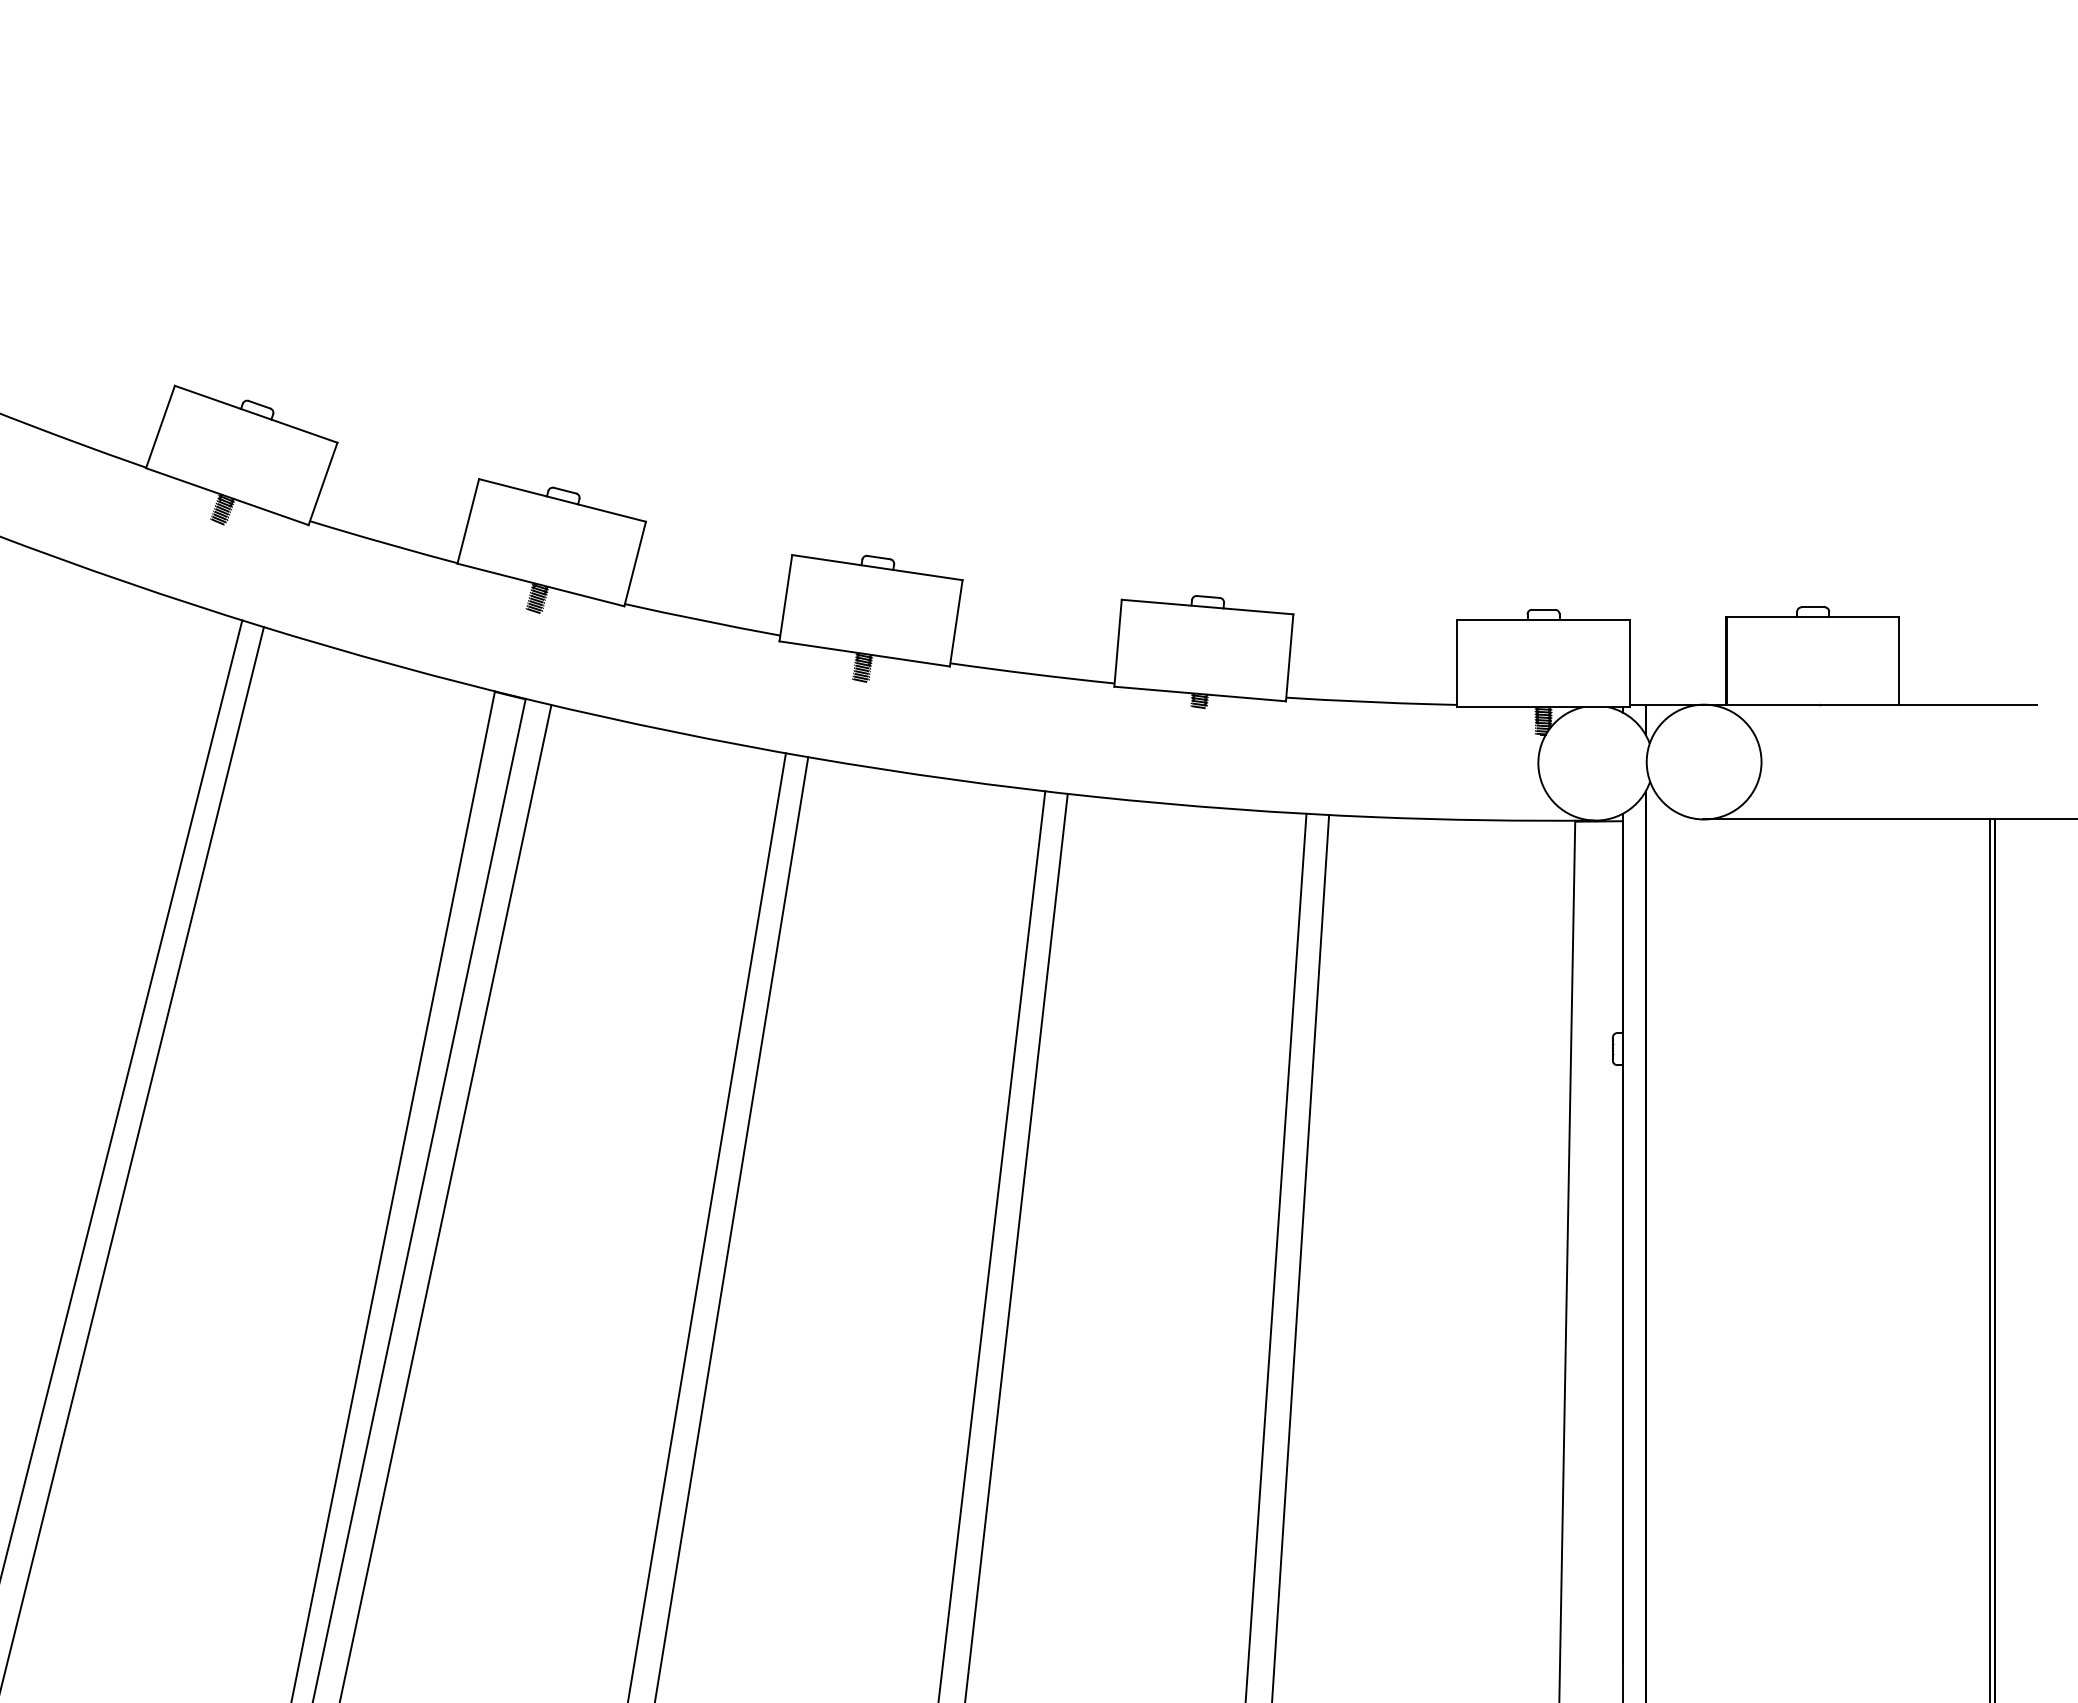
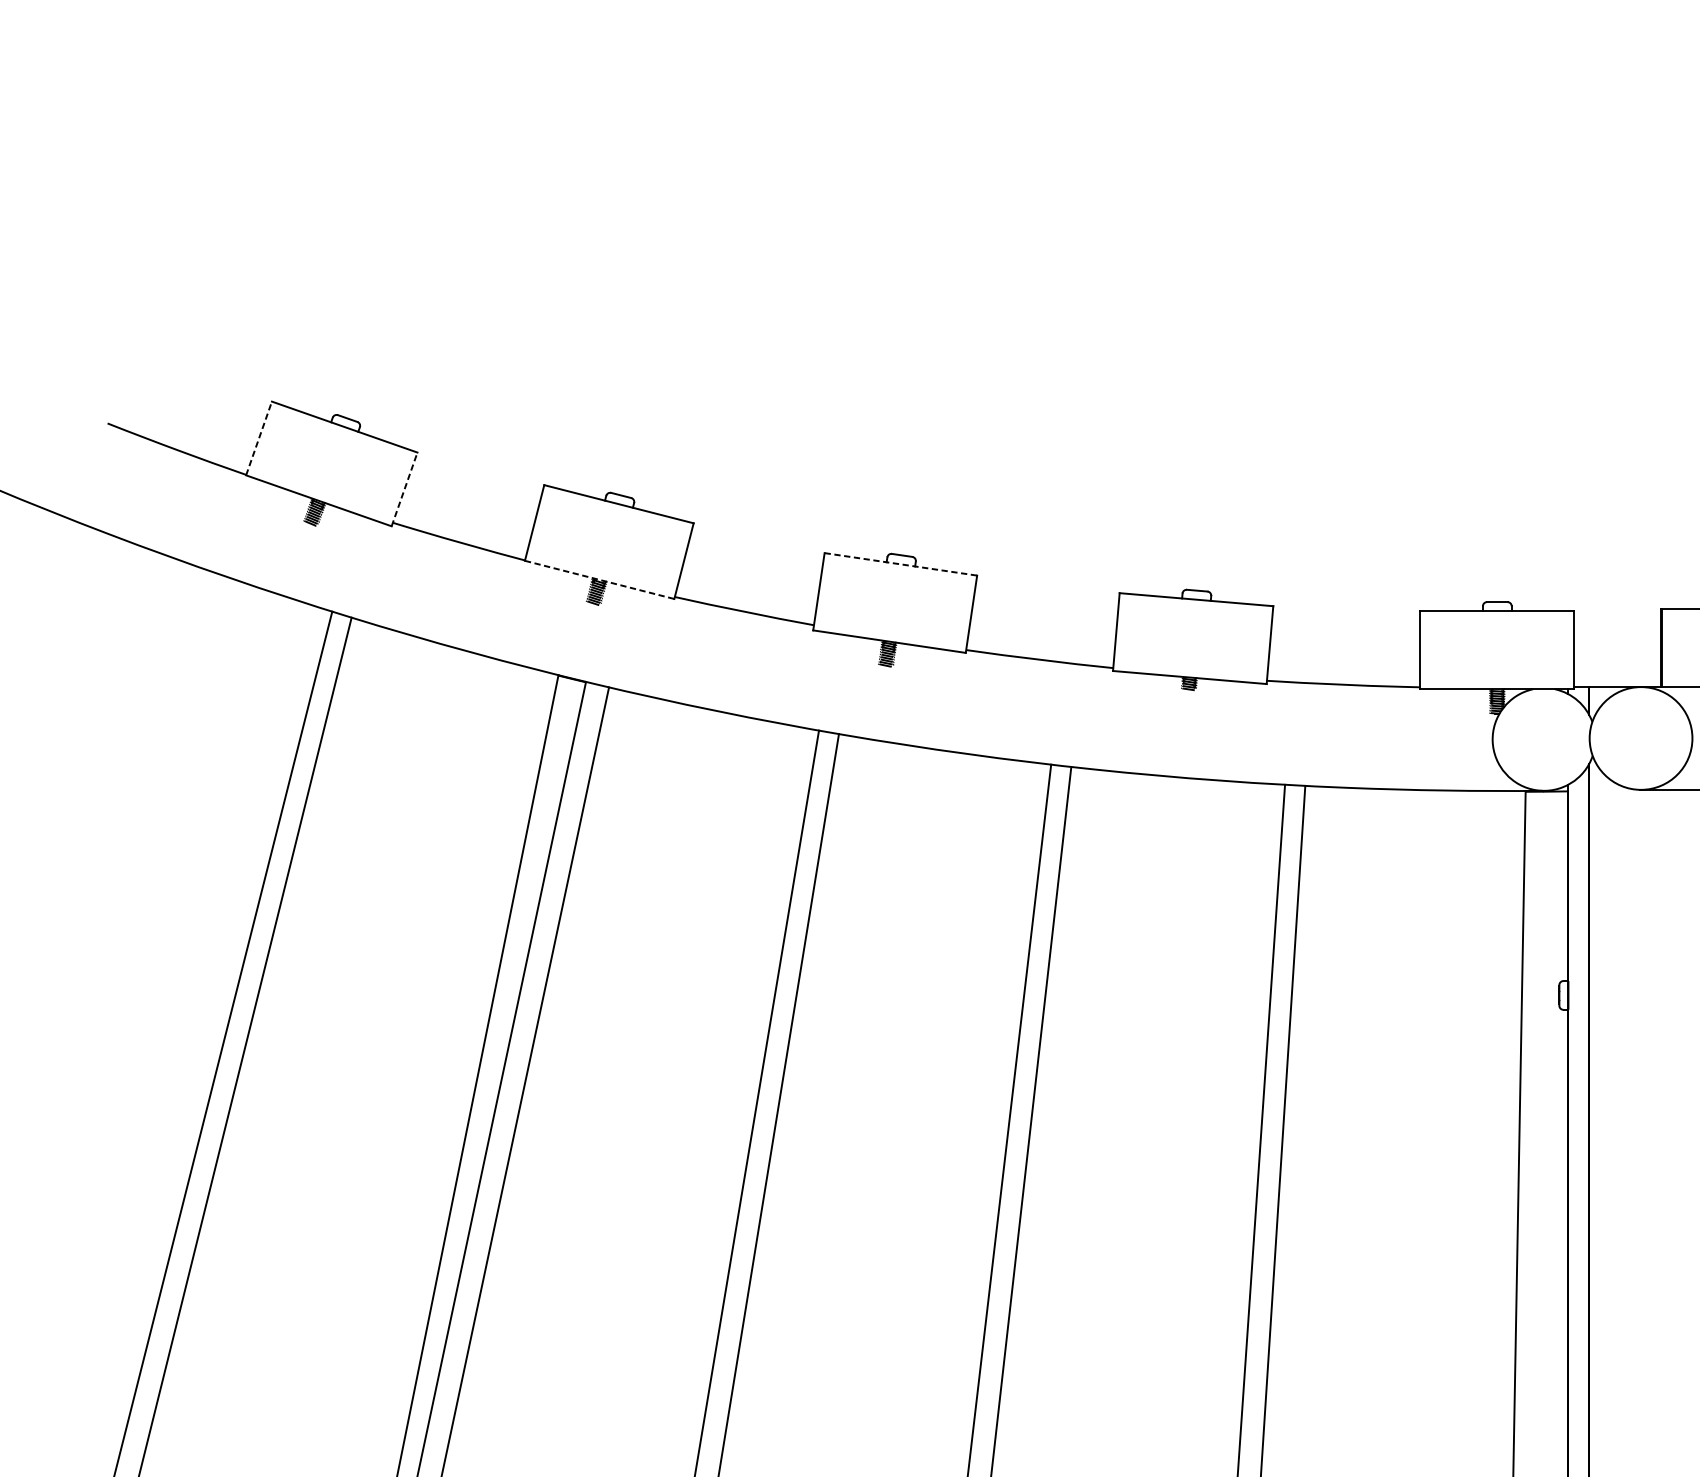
line: (160, 427) -> (259, 438), solid -> dashed
line: (323, 483) -> (404, 489), solid -> dashed
line: (877, 567) -> (900, 564), solid -> dashed
line: (541, 585) -> (600, 580), solid -> dashed

